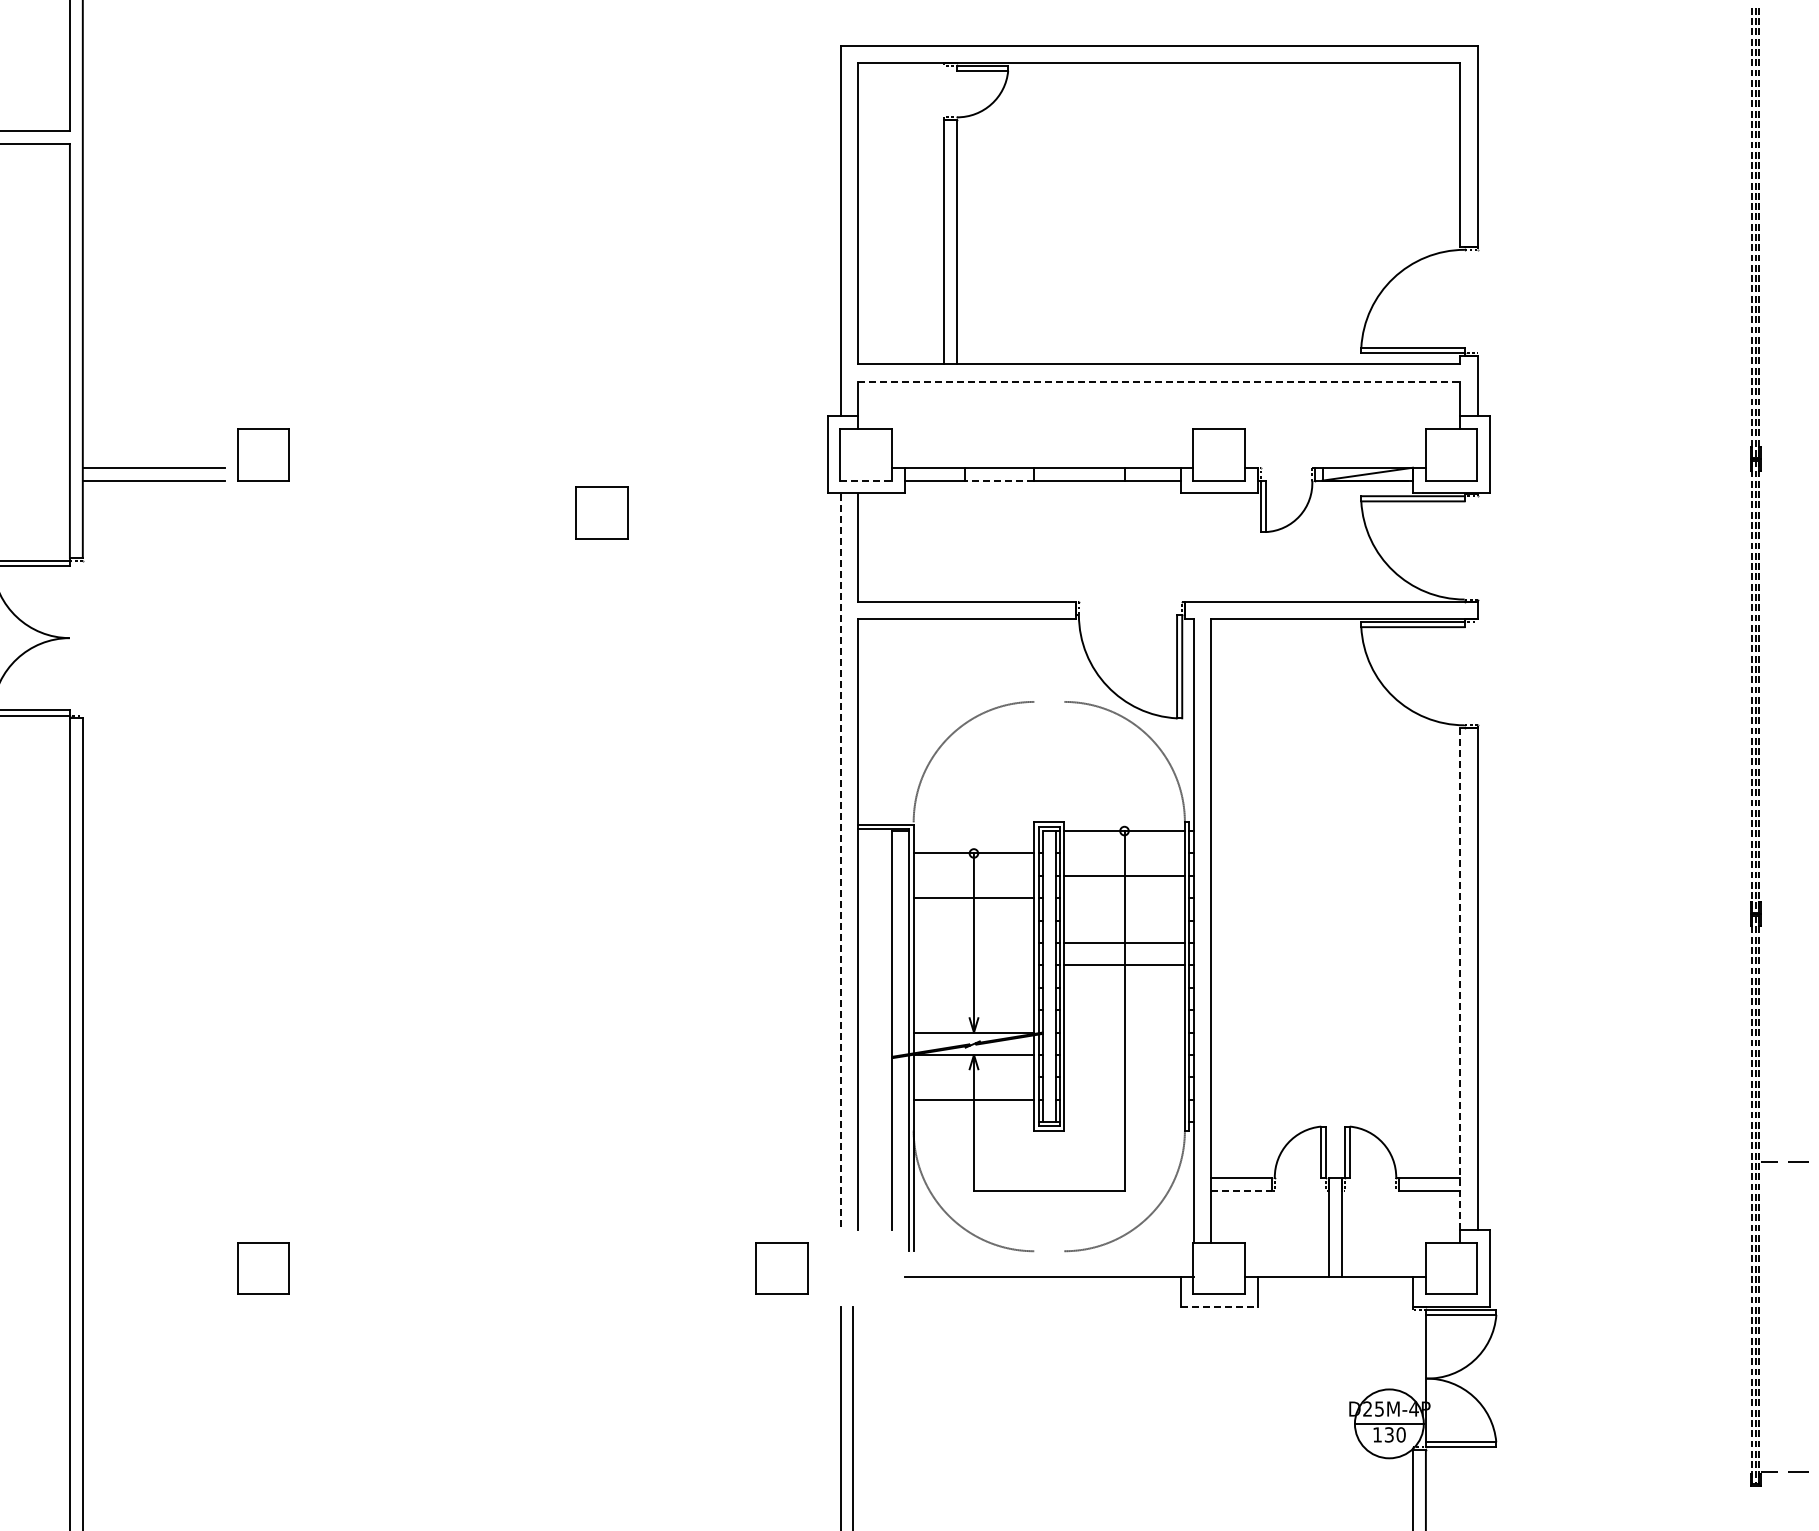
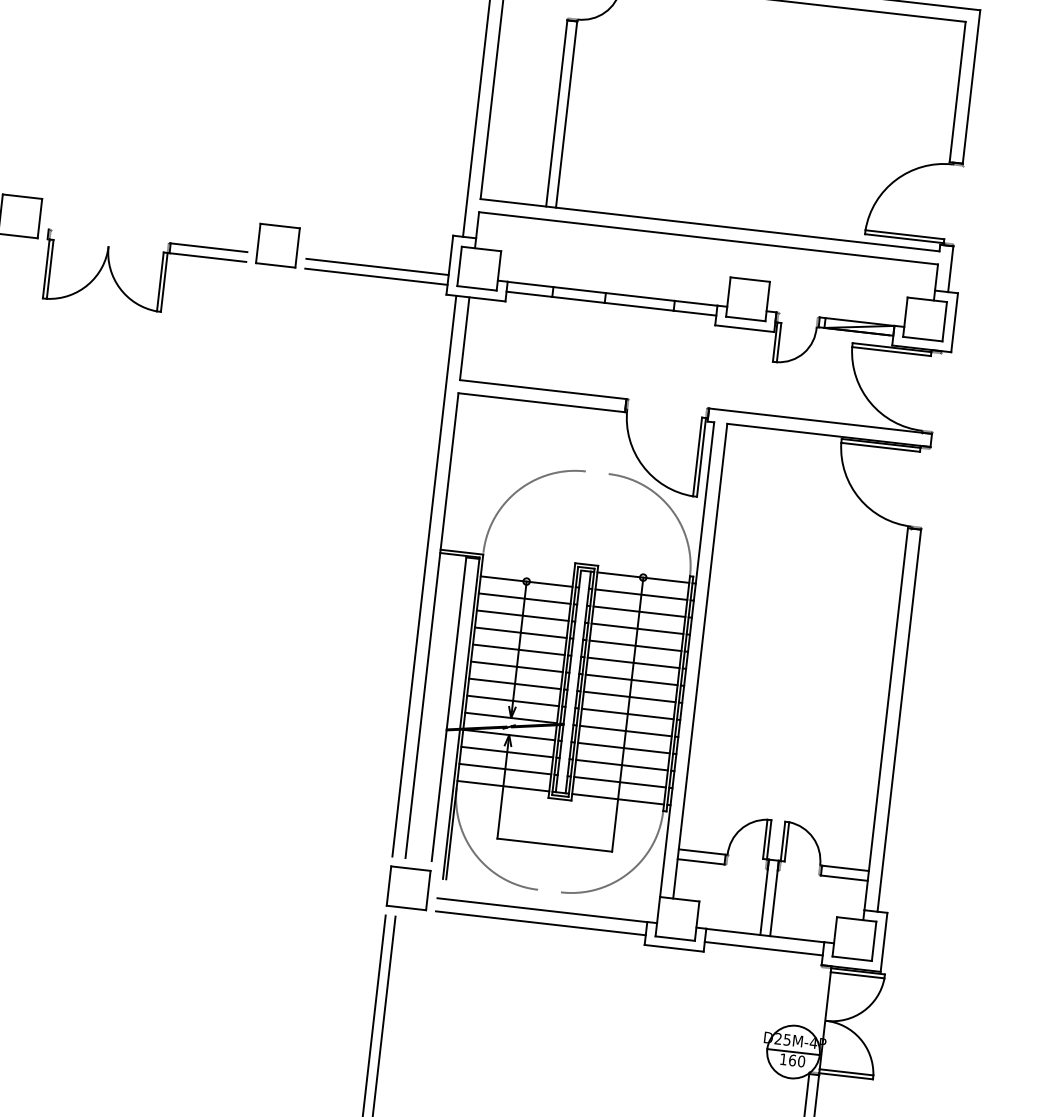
line: (1159, 381) -> (708, 238), dashed -> solid
line: (733, 467) -> (377, 266), added
line: (733, 480) -> (375, 276), added
line: (866, 480) -> (477, 288), dashed -> solid
line: (999, 480) -> (578, 299), dashed -> solid
part: (454, 512) -> (160, 276), added
part: (601, 512) -> (277, 245), moved
line: (1124, 853) -> (641, 594), added
line: (840, 862) -> (424, 576), dashed -> solid
line: (973, 875) -> (524, 598), added
line: (1124, 898) -> (637, 628), added
line: (973, 920) -> (520, 632), added
line: (1124, 920) -> (635, 645), added
line: (973, 943) -> (518, 650), added
line: (973, 965) -> (516, 666), added
line: (1460, 978) -> (886, 719), dashed -> solid
line: (973, 987) -> (514, 683), added
line: (1124, 987) -> (629, 696), added
line: (973, 1010) -> (512, 701), added
line: (1124, 1010) -> (627, 714), added
line: (1124, 1032) -> (625, 731), added
line: (1124, 1054) -> (623, 747), added
line: (973, 1077) -> (506, 752), added
line: (1124, 1077) -> (621, 765), added
line: (1124, 1099) -> (619, 782), added
line: (973, 1122) -> (502, 786), added
line: (1124, 1122) -> (617, 799), added
line: (1241, 1190) -> (701, 861), dashed -> solid
part: (781, 1268) -> (408, 888), moved
line: (1042, 1294) -> (540, 923), added
line: (1335, 1294) -> (763, 948), added
line: (1219, 1307) -> (674, 948), dashed -> solid
text: (1389, 1434) -> (792, 1060), 130 -> 160

